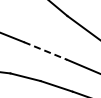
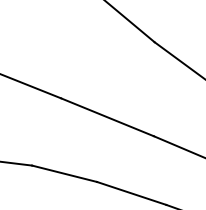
line: (45, 51) -> (107, 118), dashed -> solid

